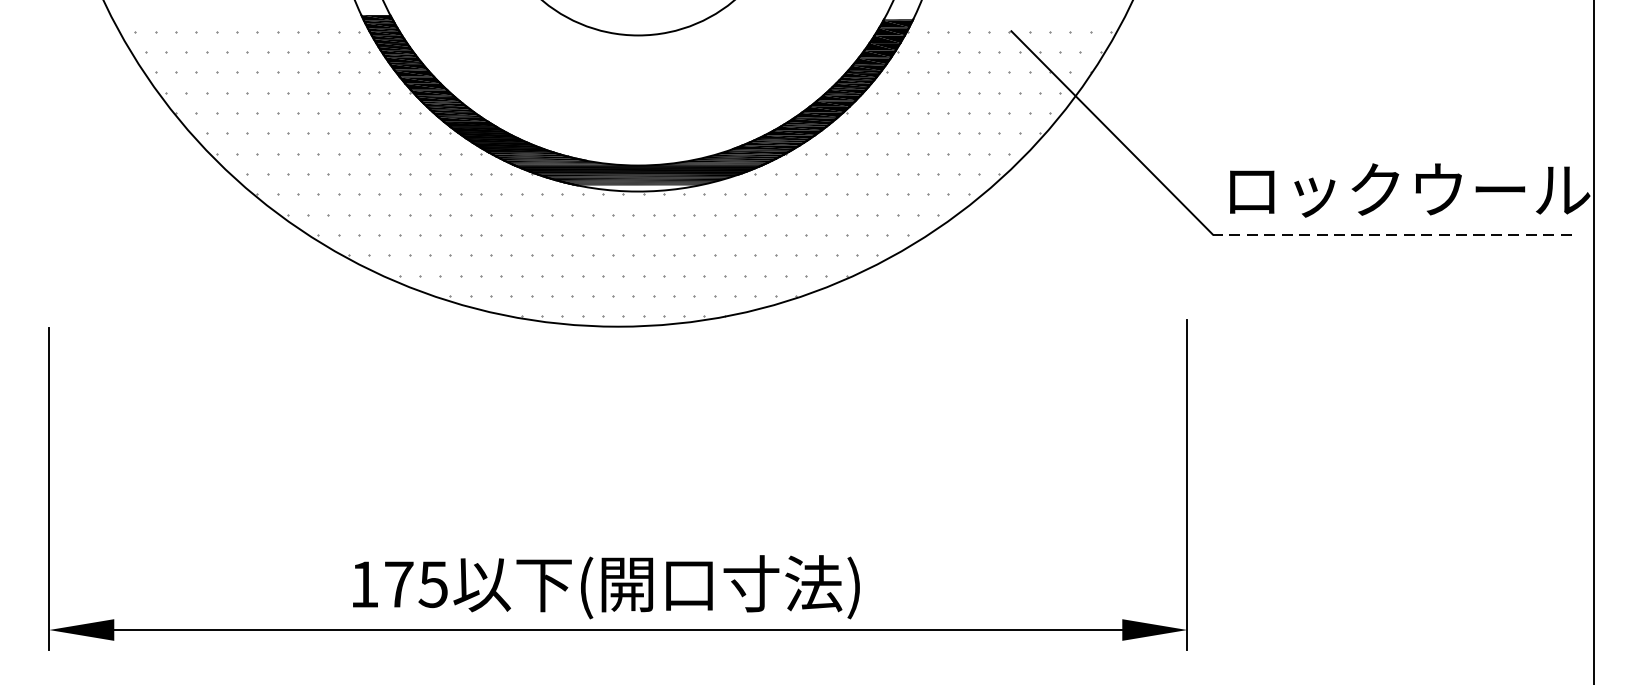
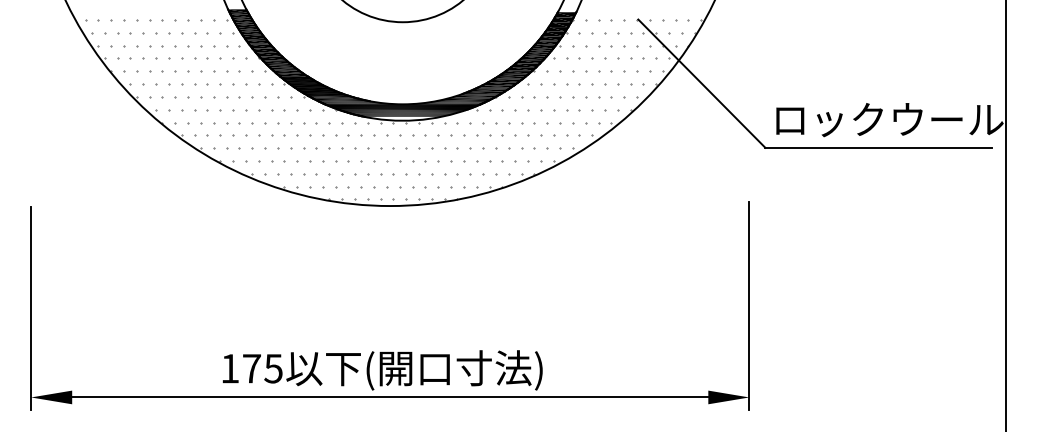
line: (1391, 233) -> (878, 147), dashed -> solid

